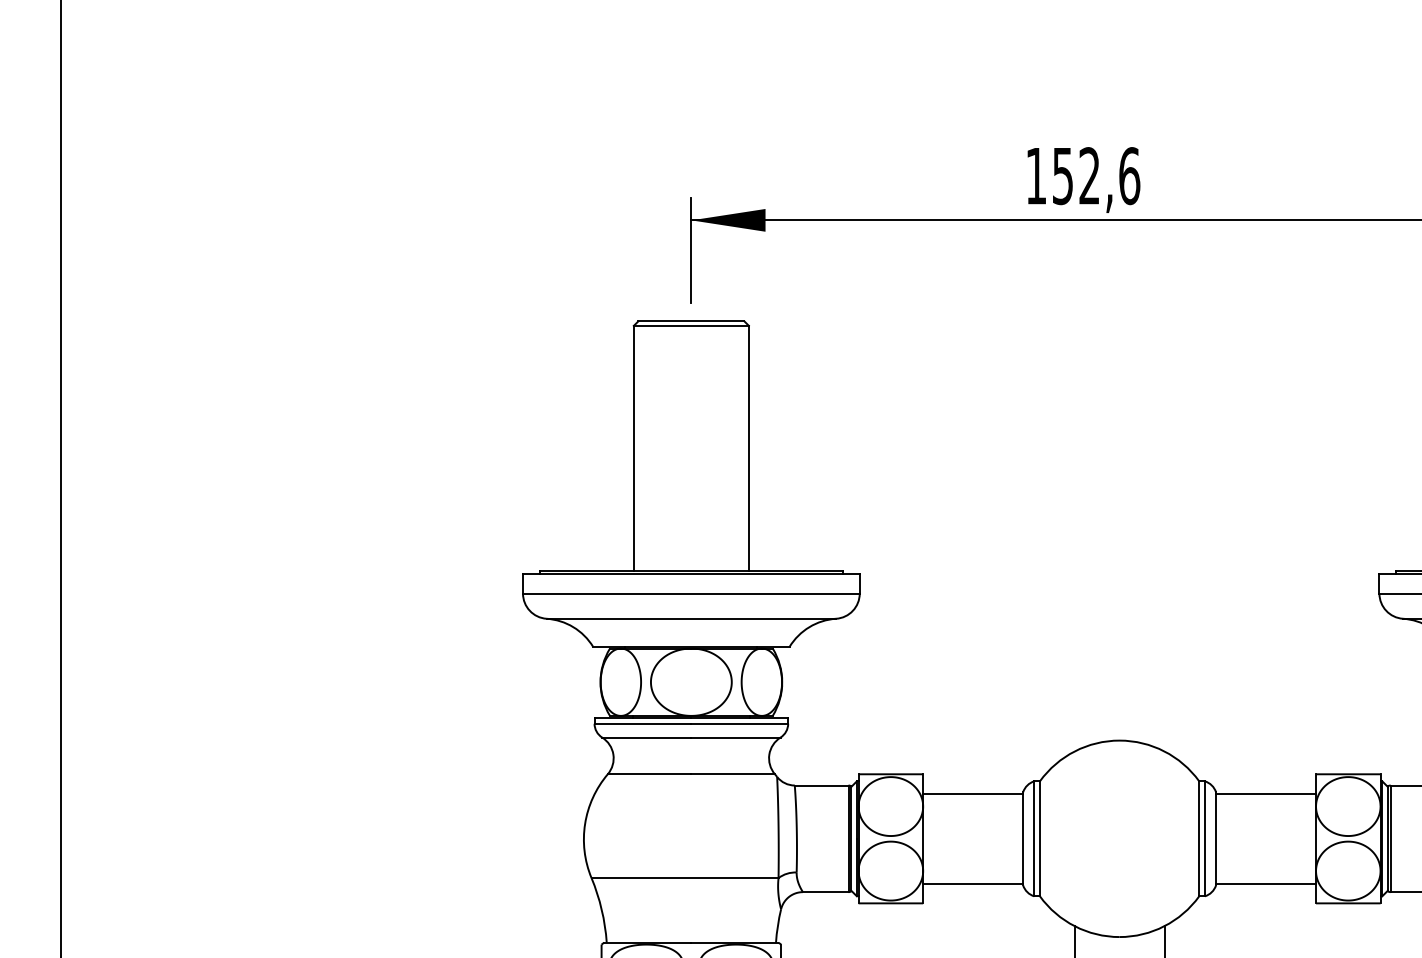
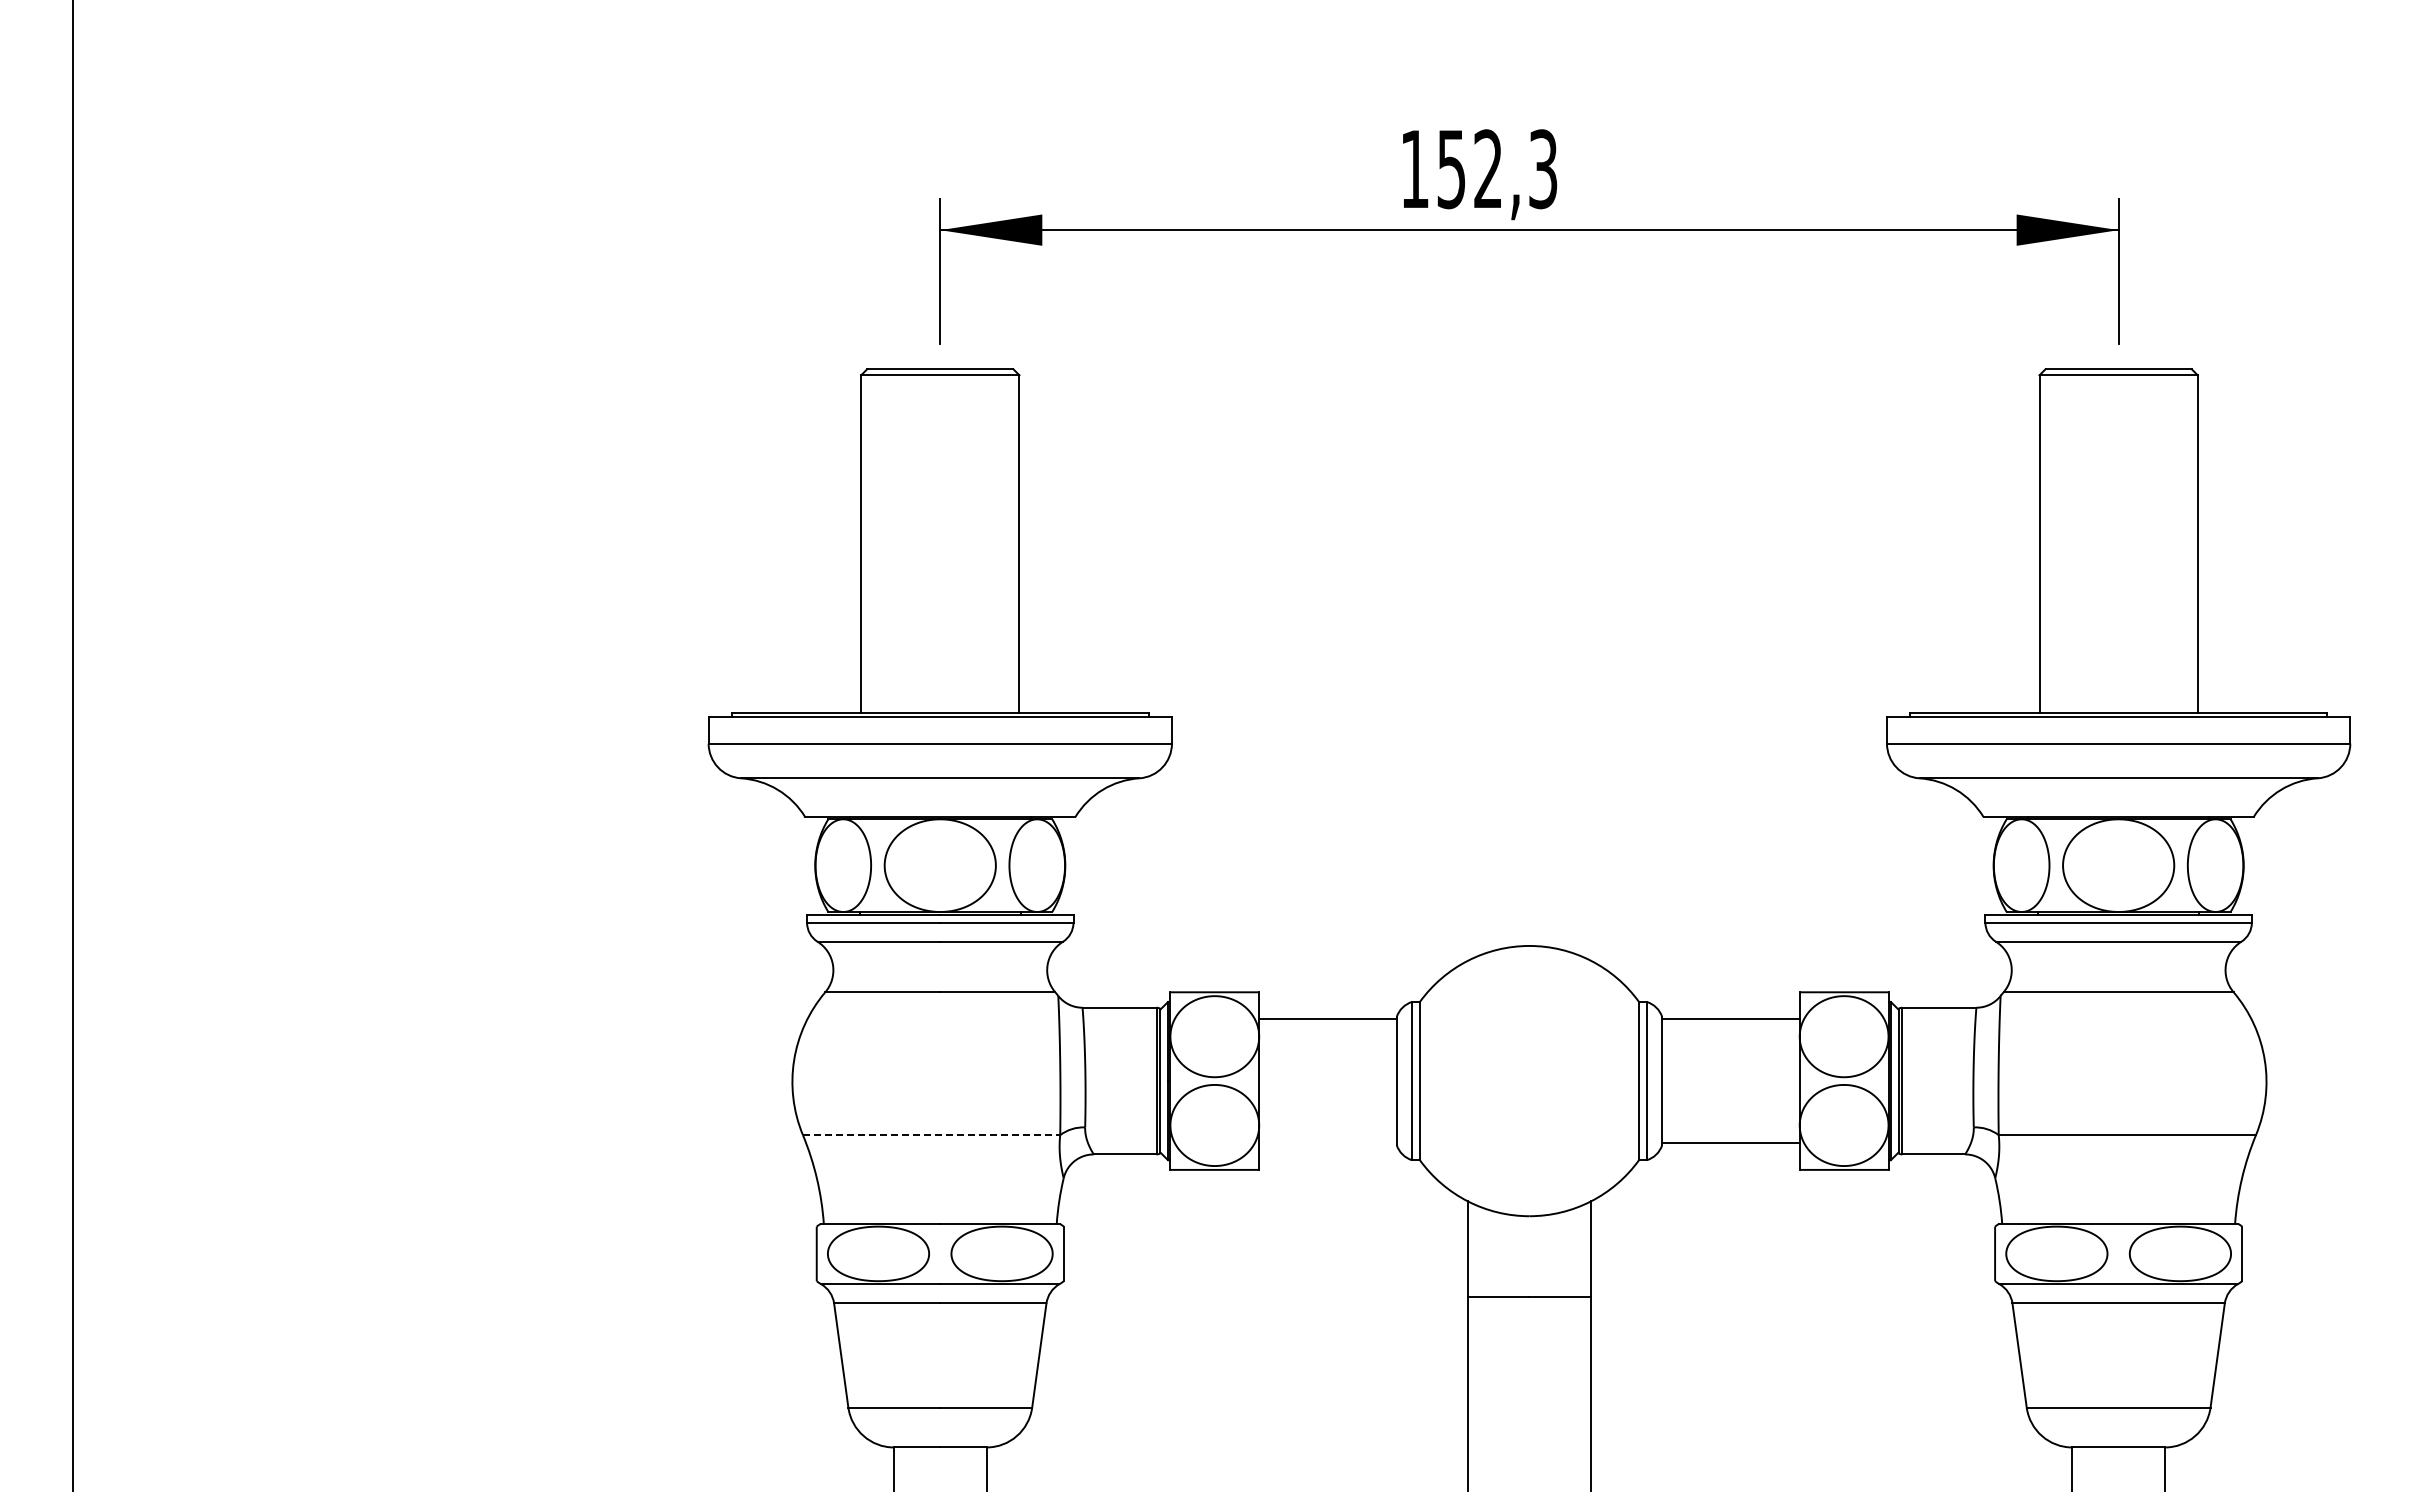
text: (1129, 176) -> (1543, 169), 152,6 -> 152,3
line: (684, 878) -> (931, 1135), solid -> dashed
line: (972, 883) -> (1327, 1142), removed

